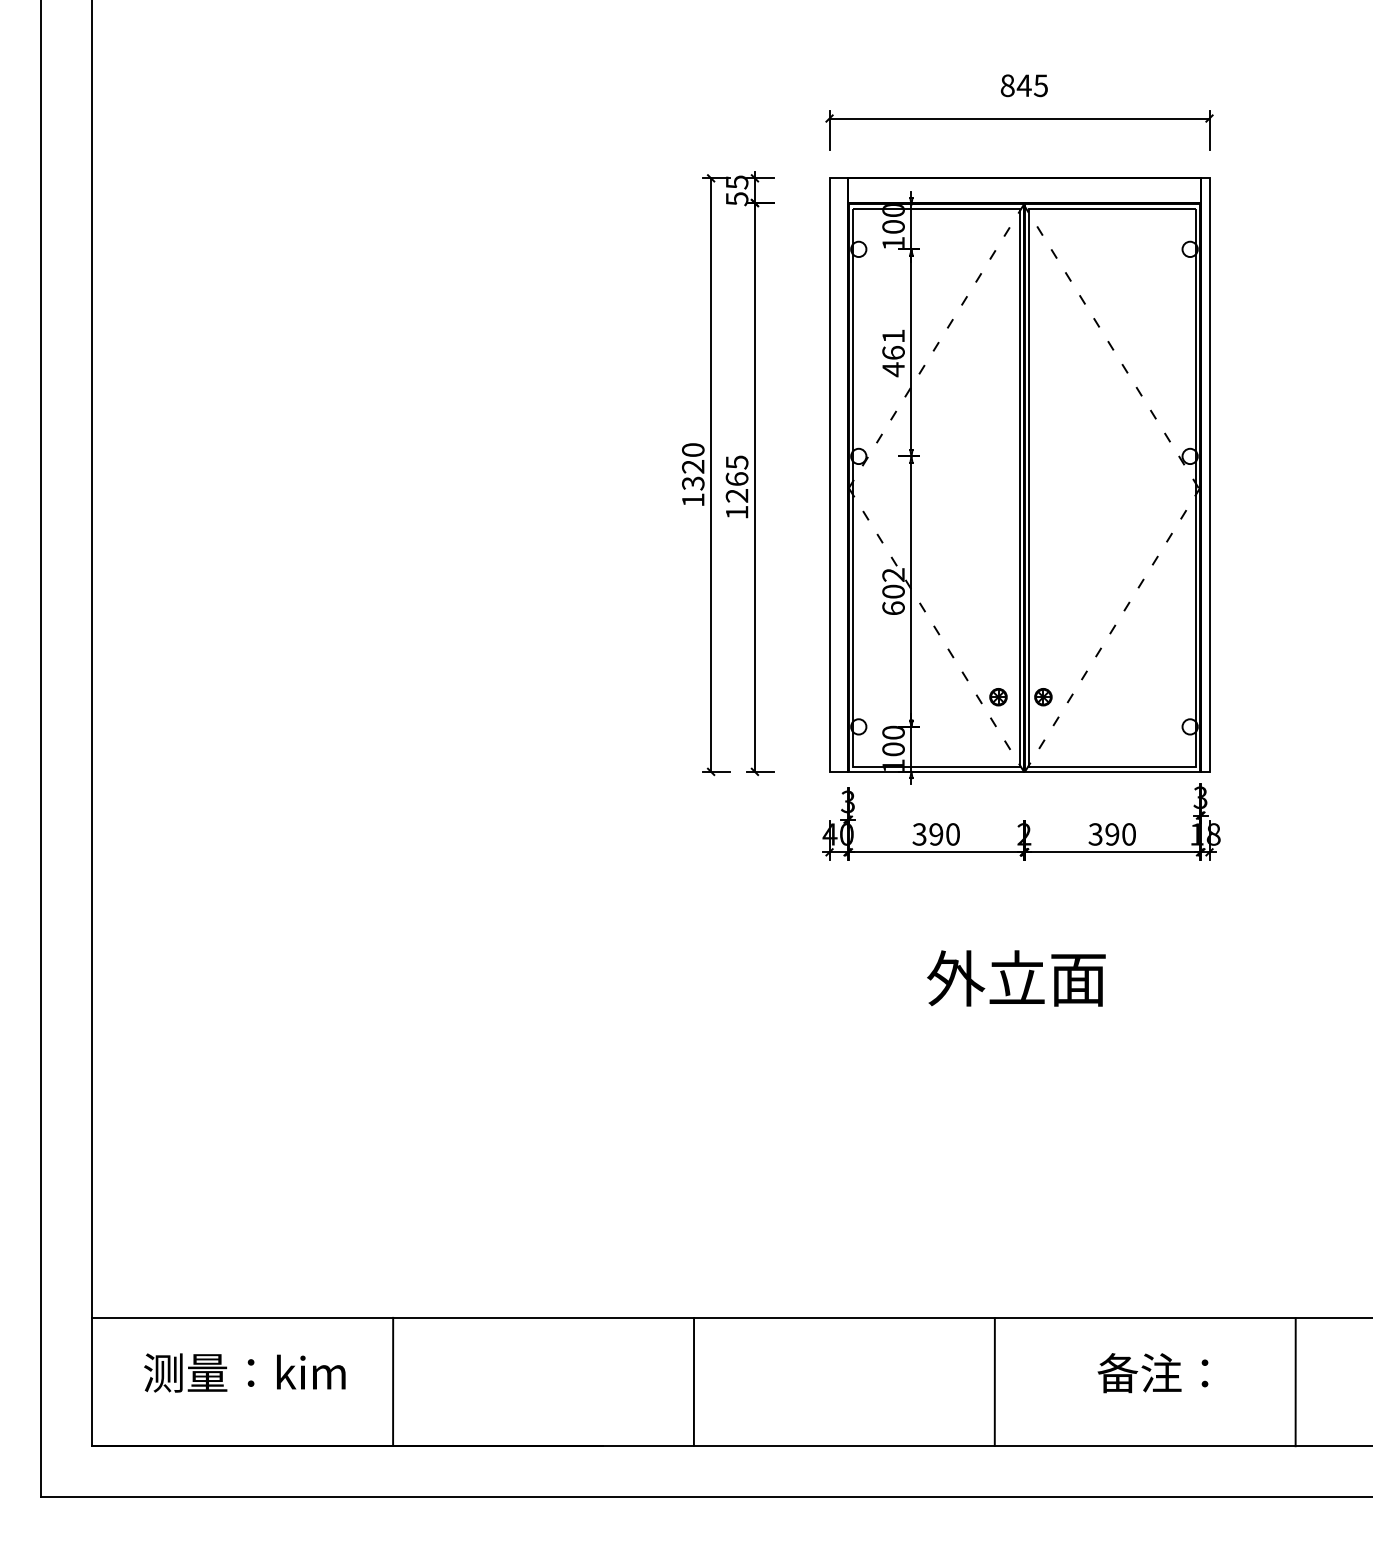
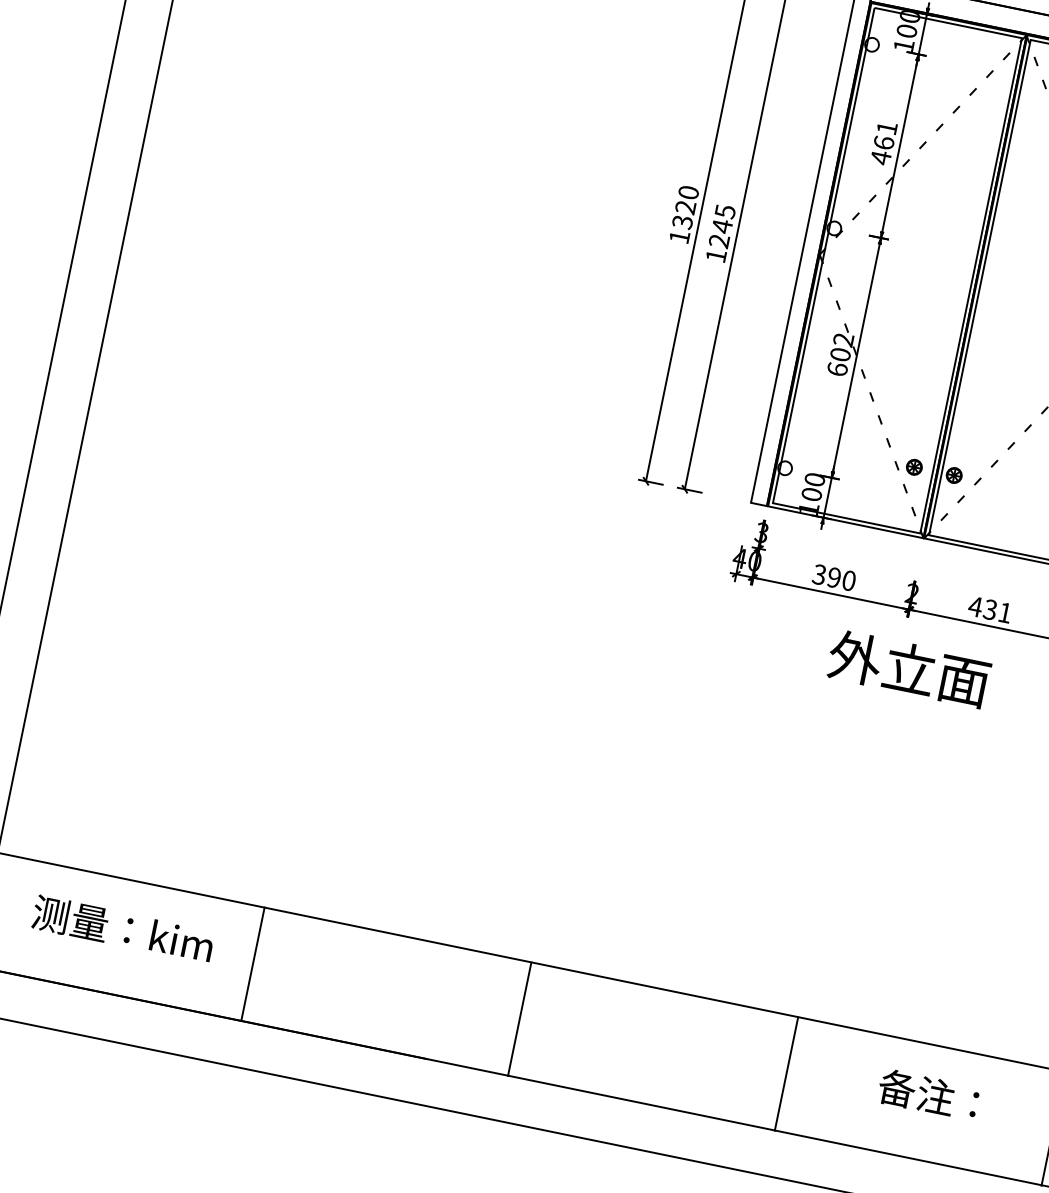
text: (736, 478) -> (721, 225), 1265 -> 1245
text: (1111, 834) -> (989, 609), 390 -> 431
text: (1016, 978) -> (909, 668), moved

